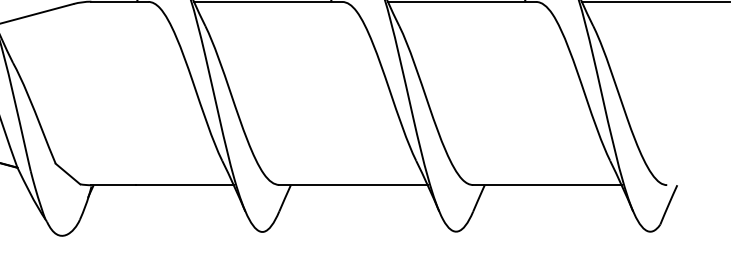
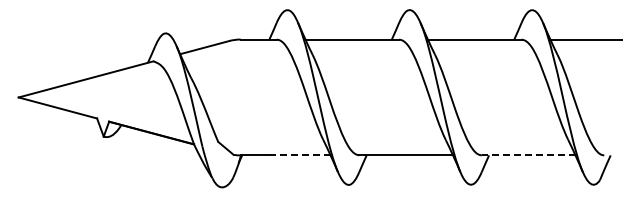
line: (184, 185) -> (299, 155), solid -> dashed
line: (547, 185) -> (528, 155), solid -> dashed

